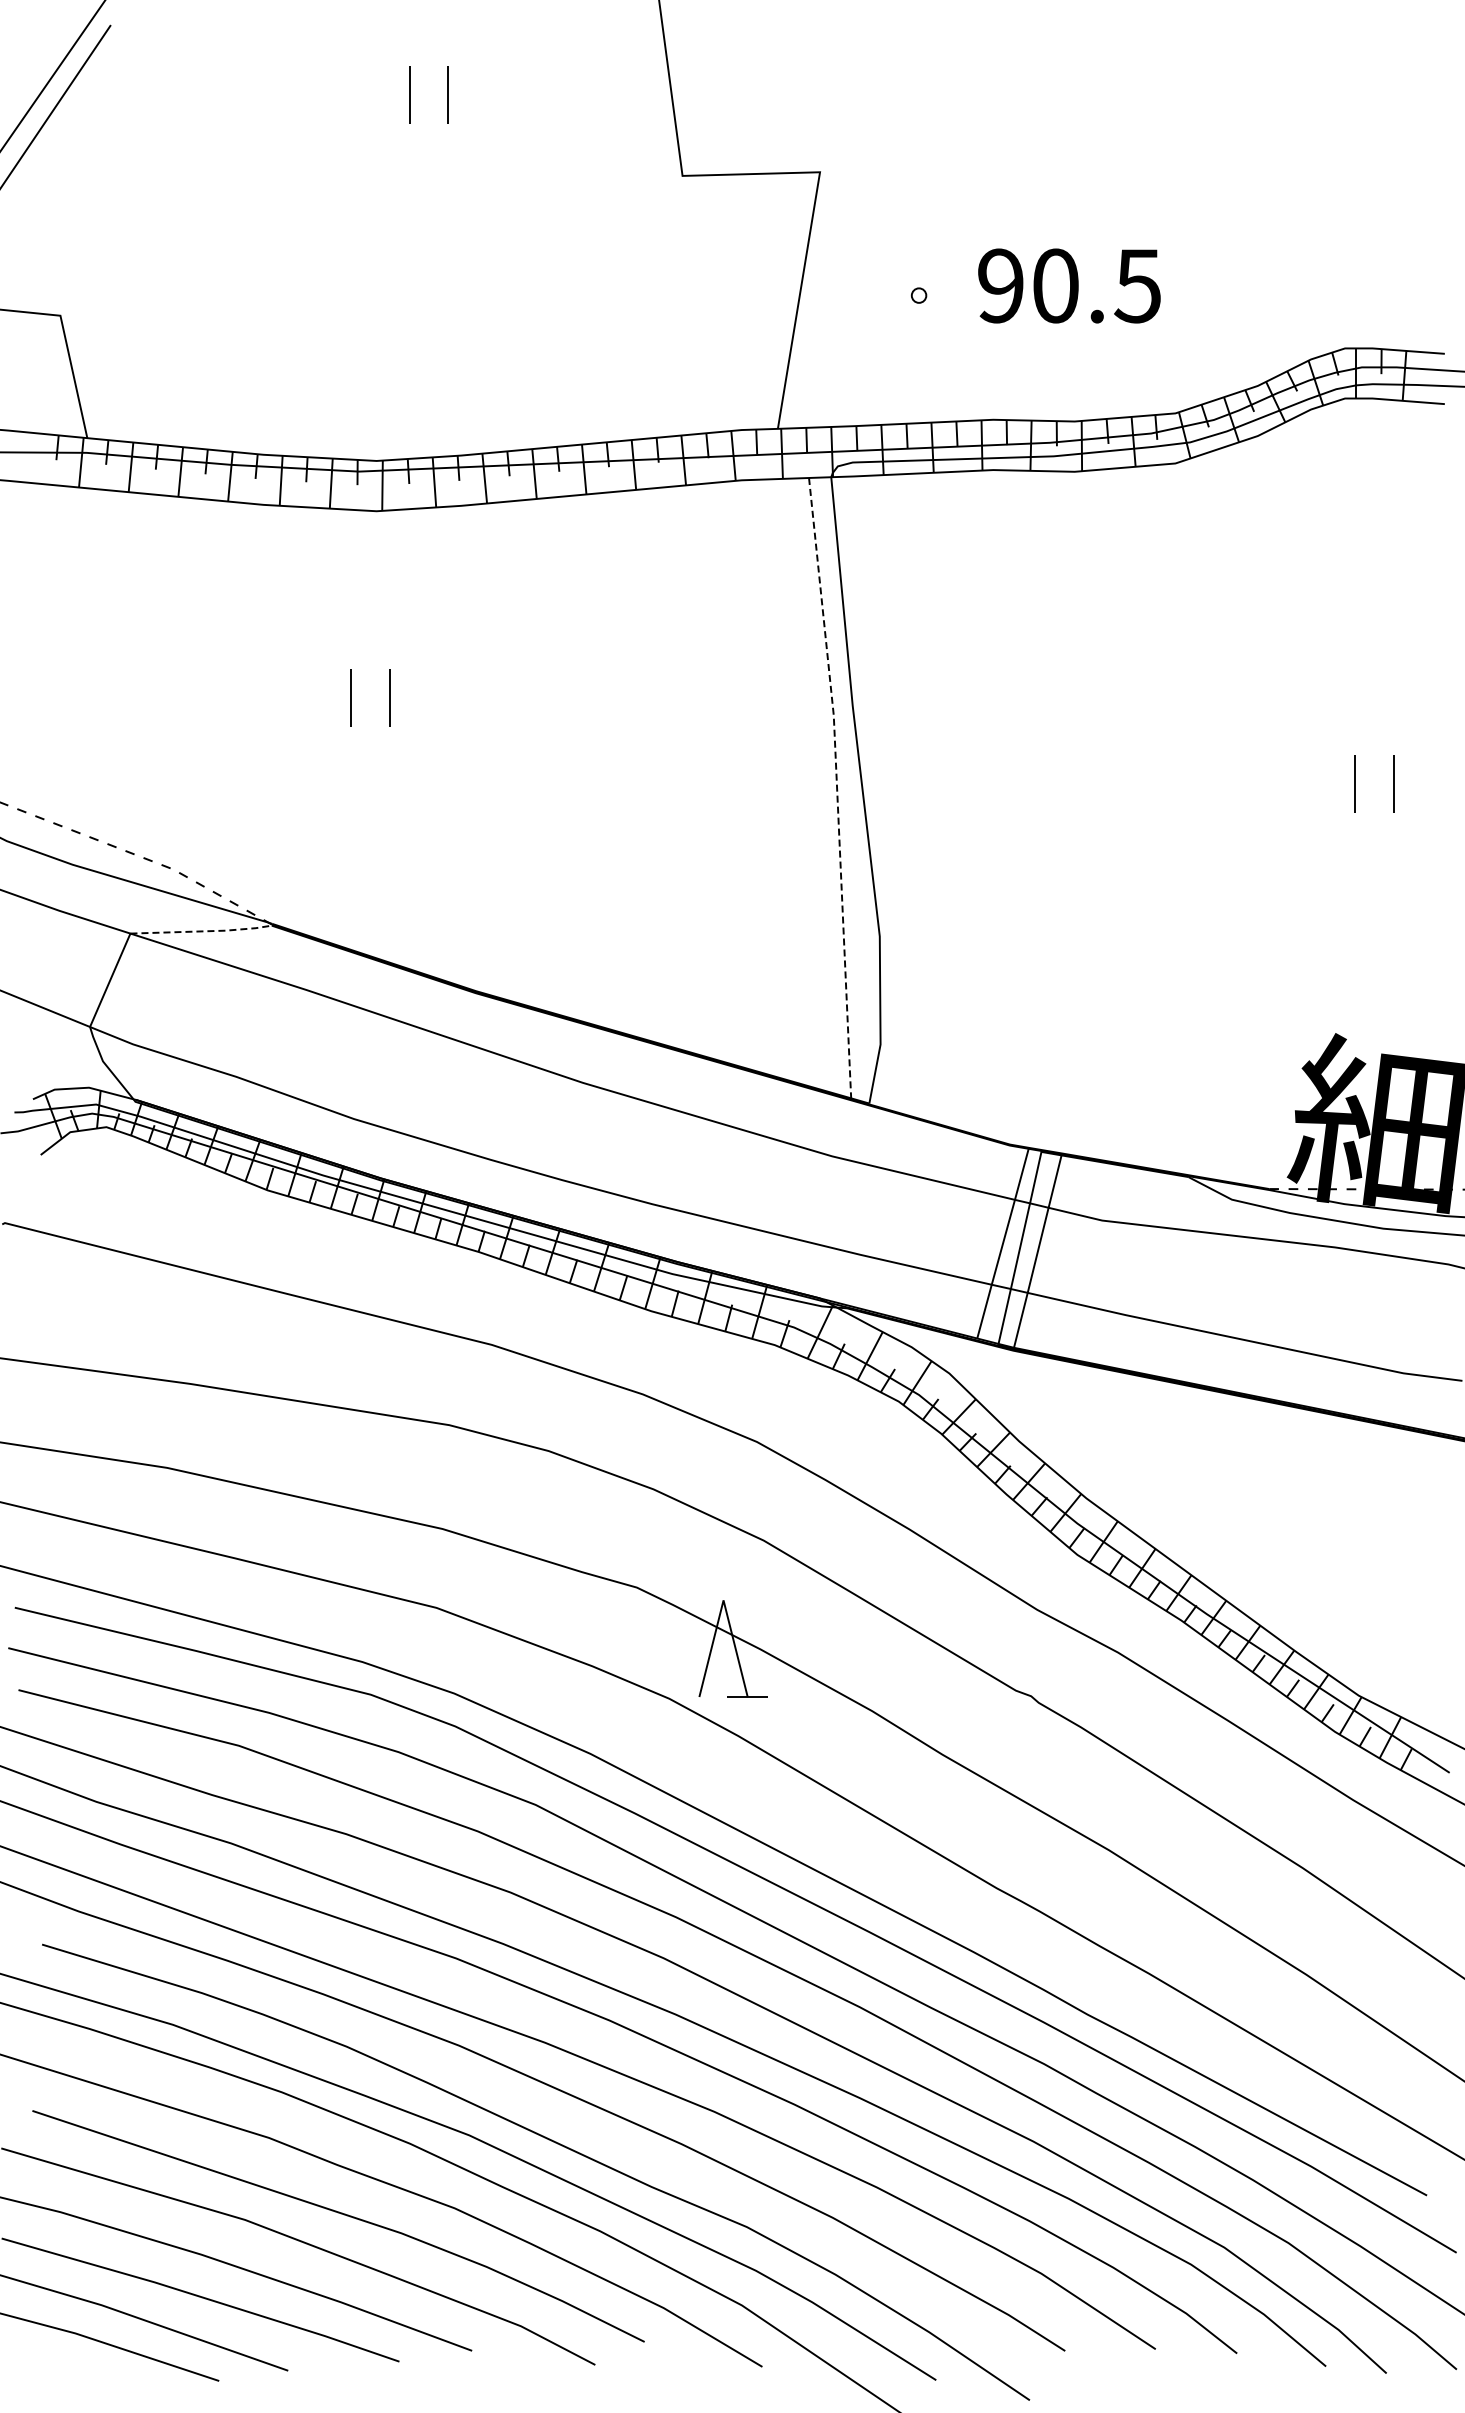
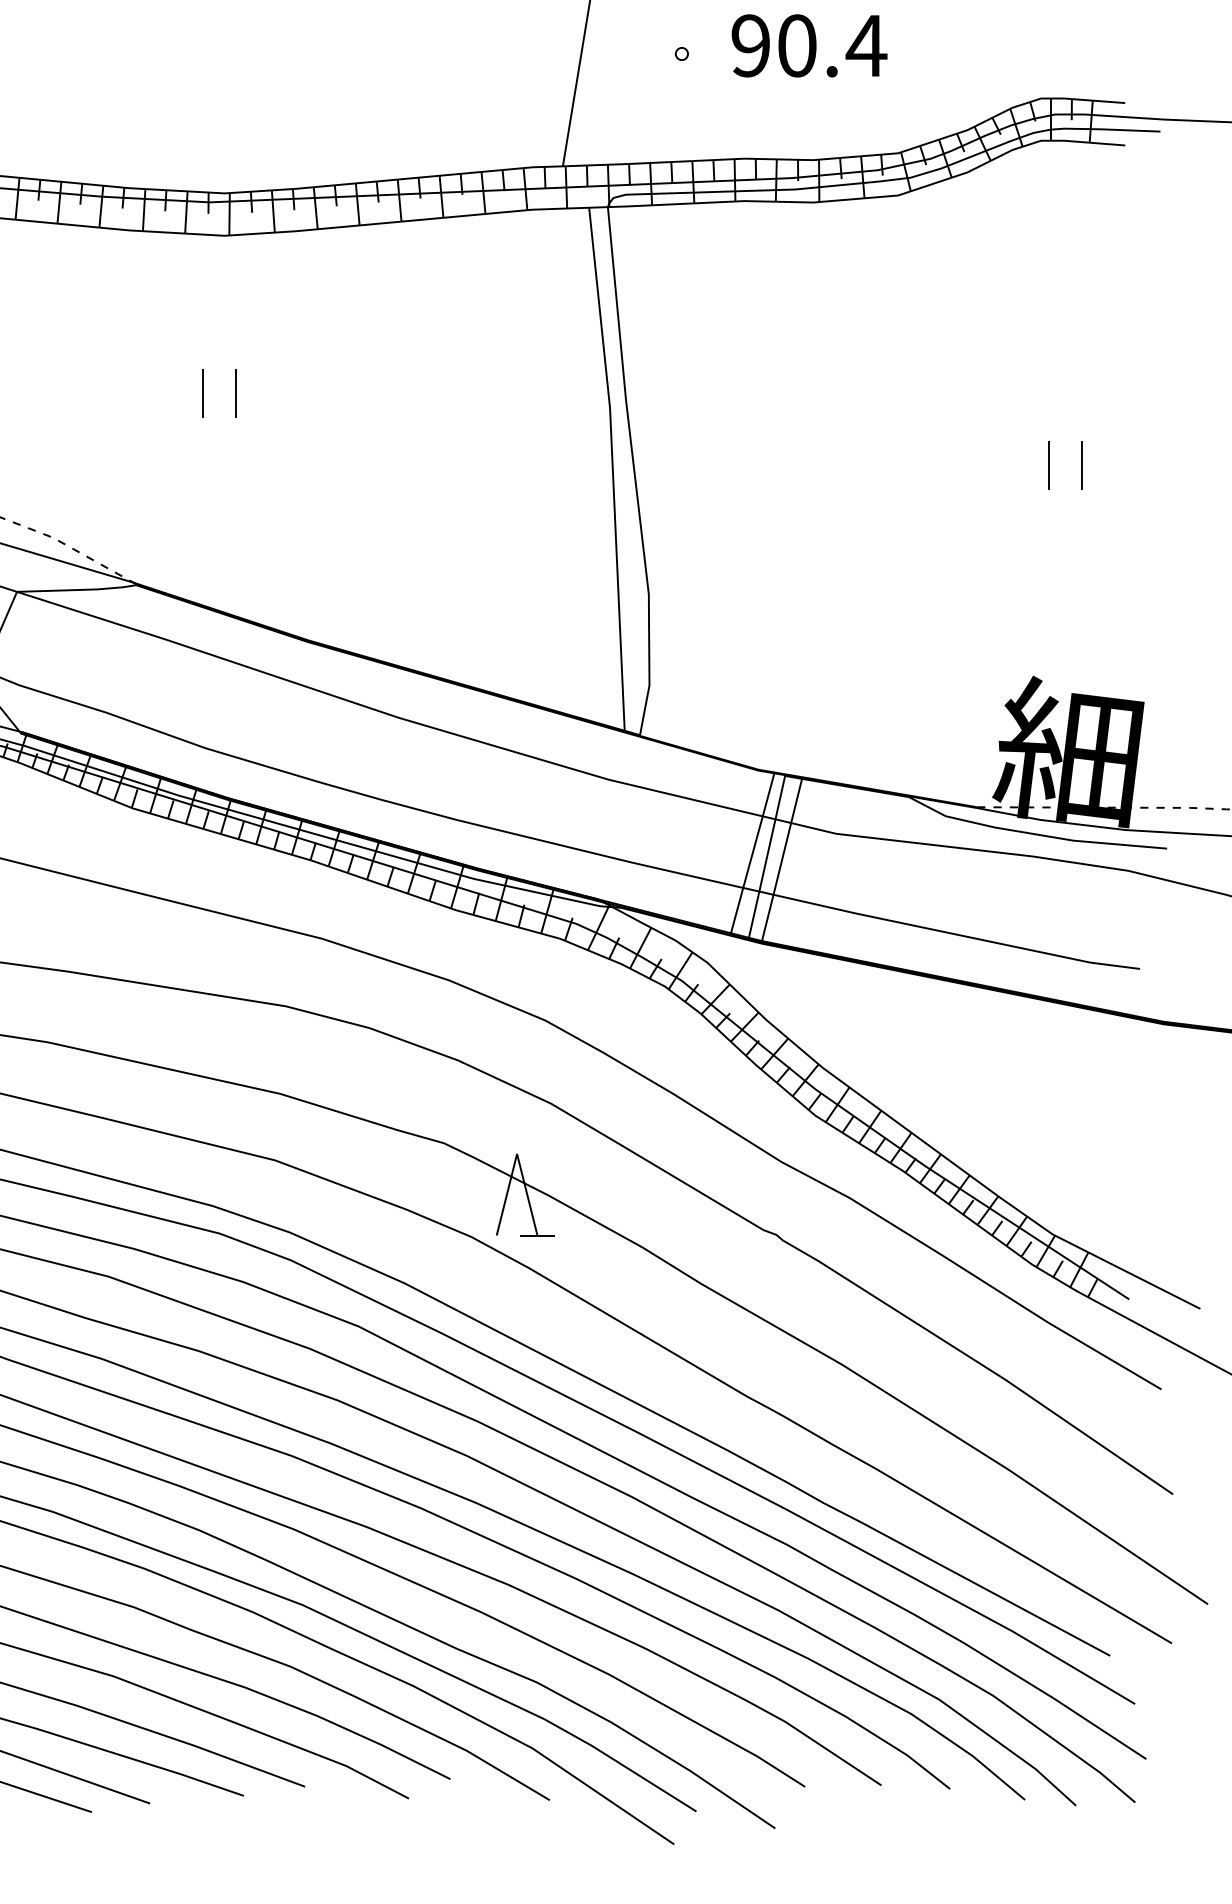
text: (1137, 286) -> (866, 46), 90.5 -> 90.4
line: (837, 788) -> (613, 469), dashed -> solid
line: (202, 931) -> (77, 590), dashed -> solid

